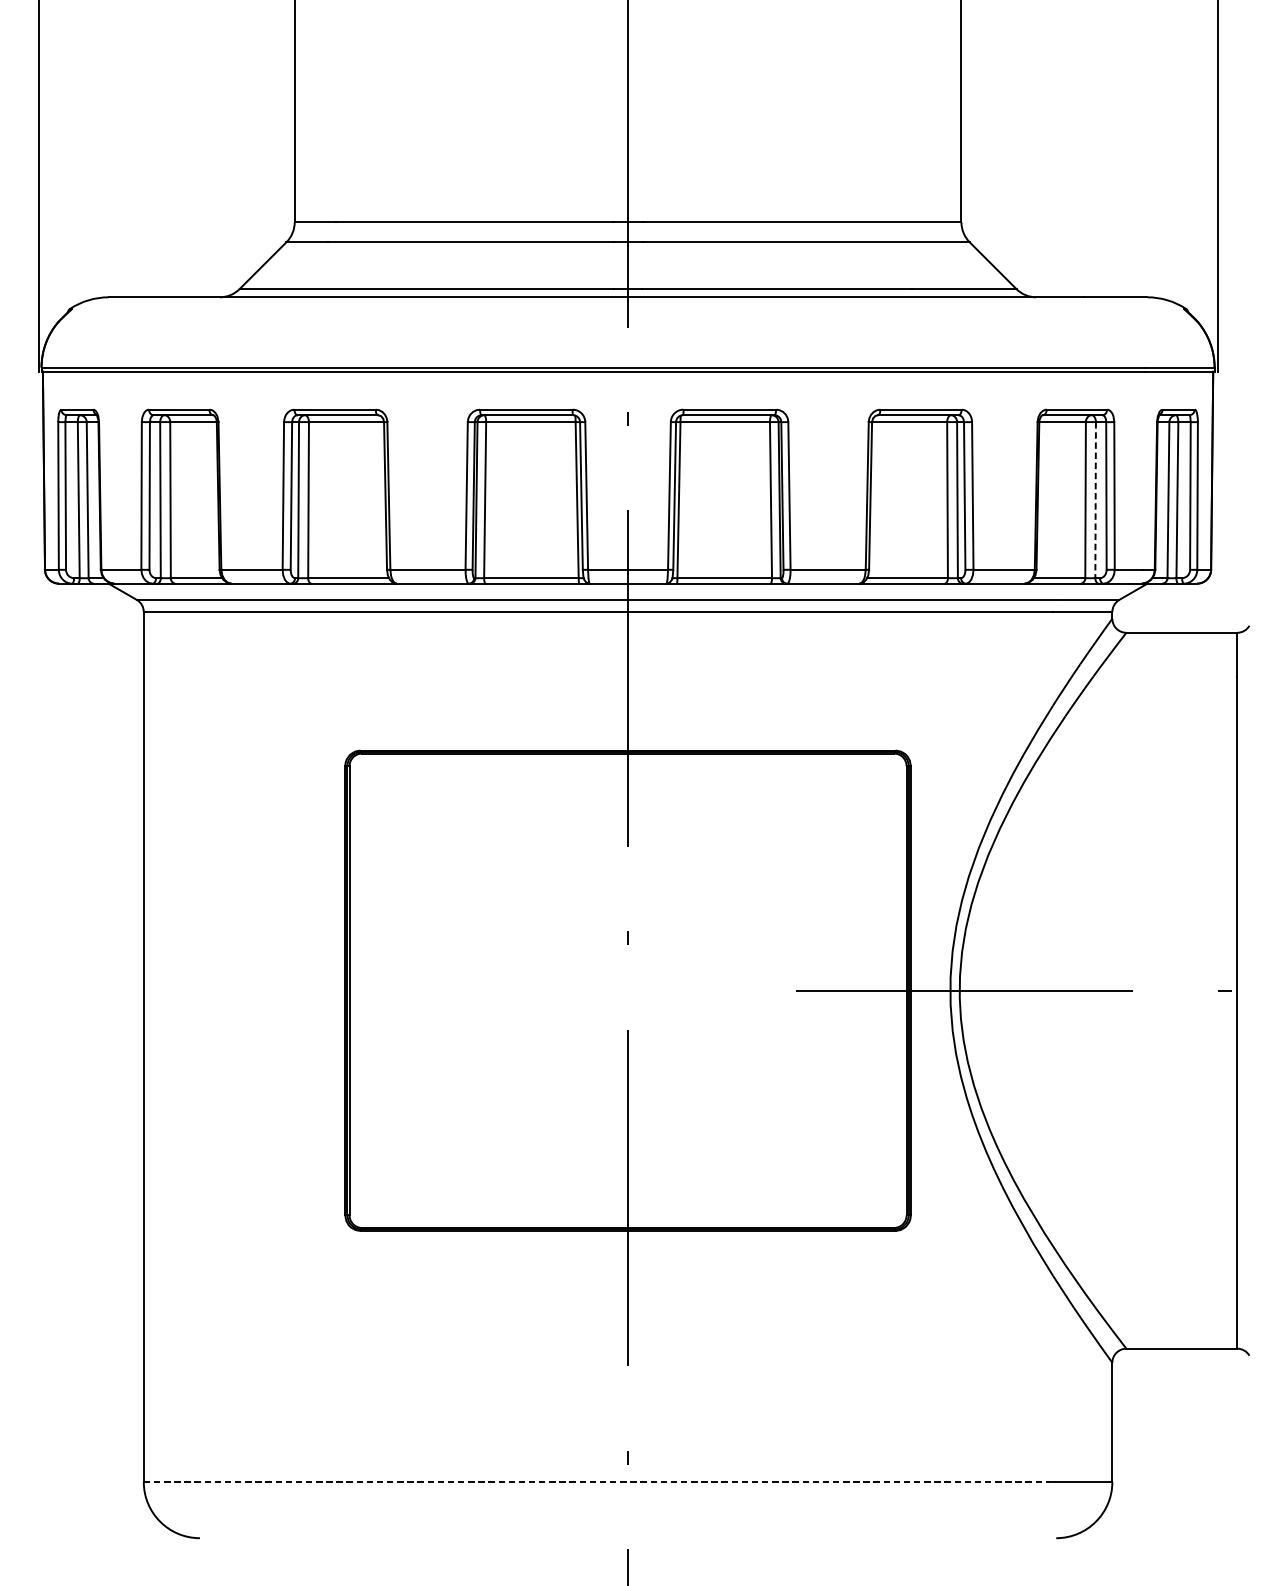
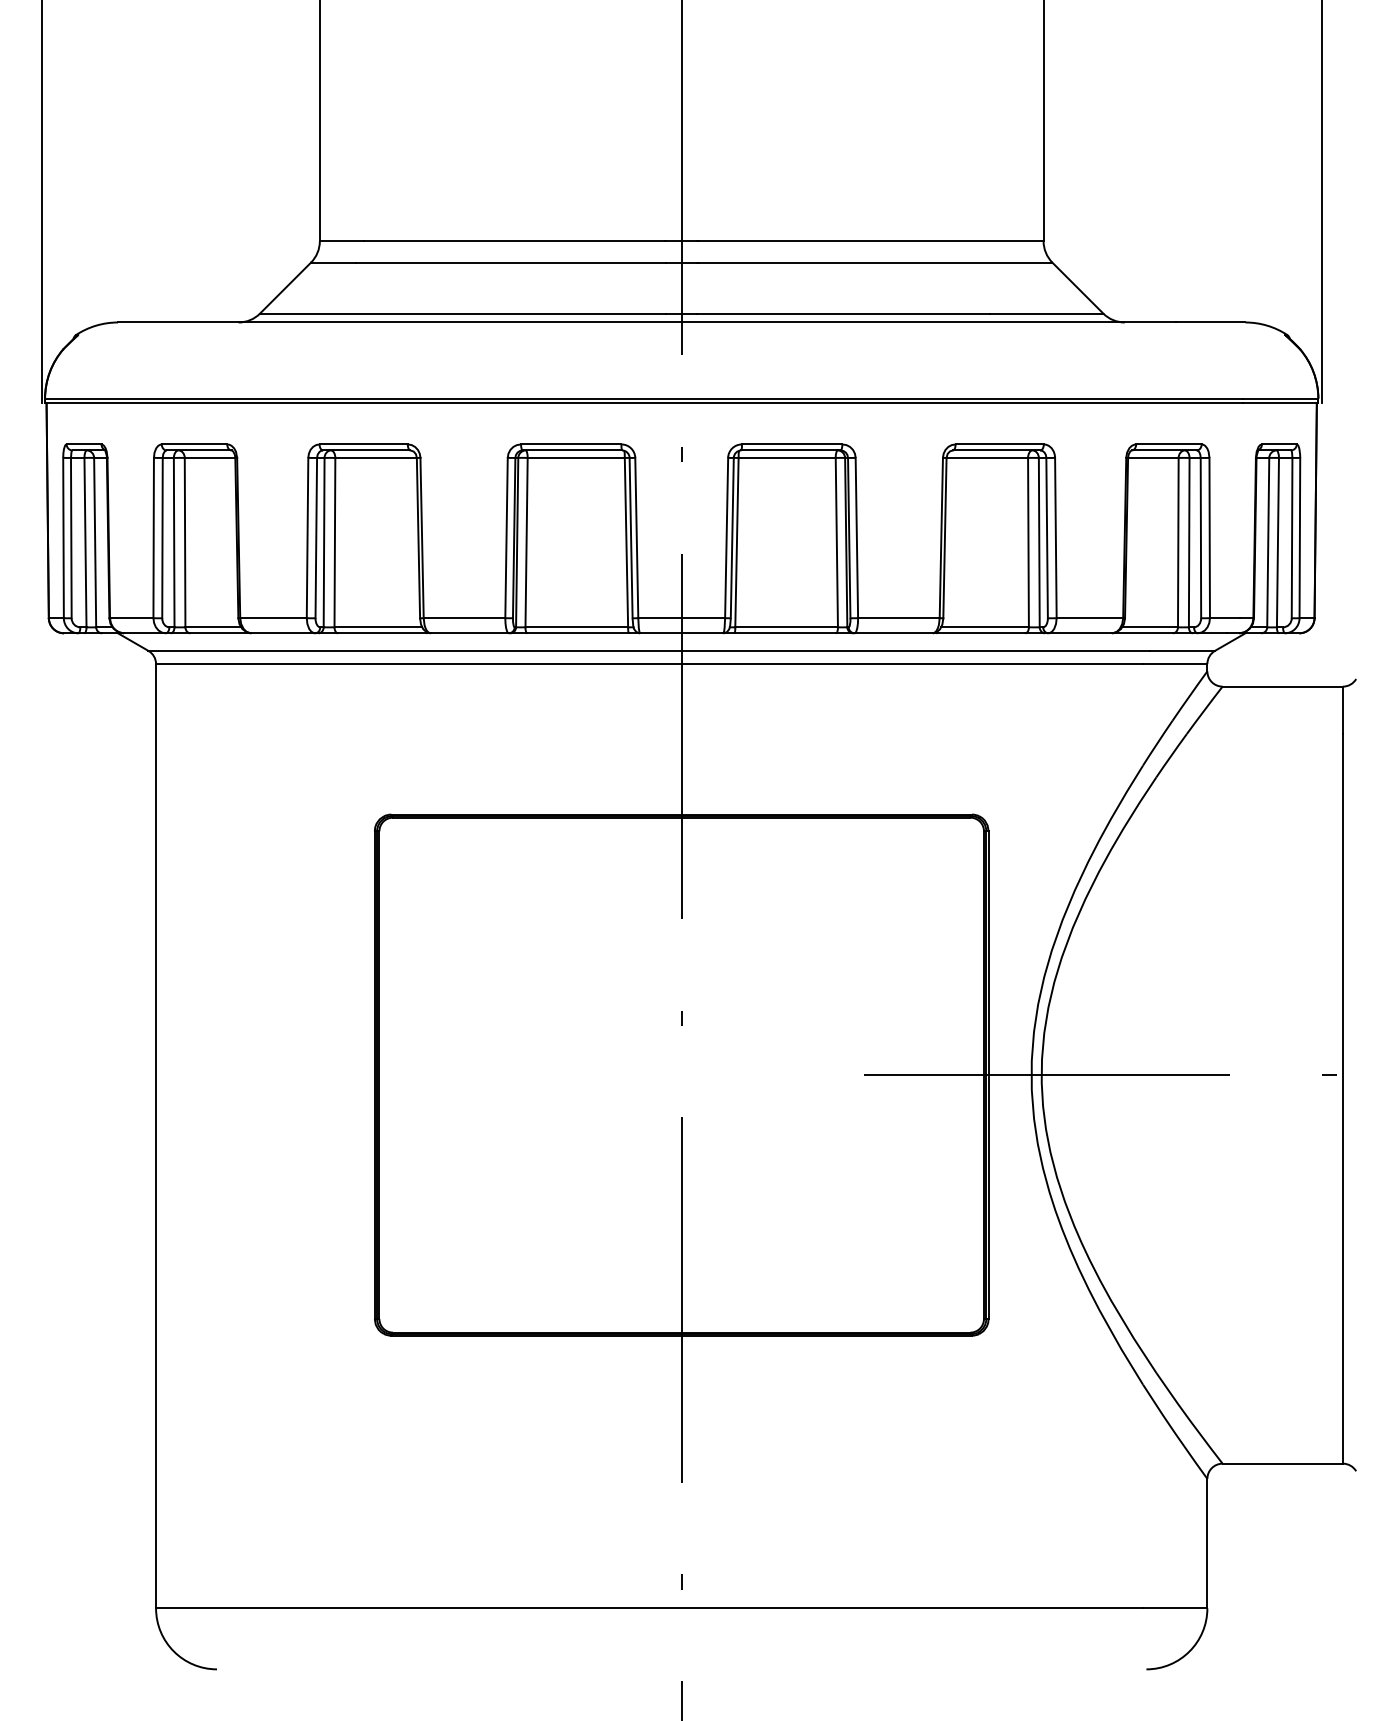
line: (1095, 500) -> (1189, 542), dashed -> solid
line: (599, 1482) -> (650, 1608), dashed -> solid

